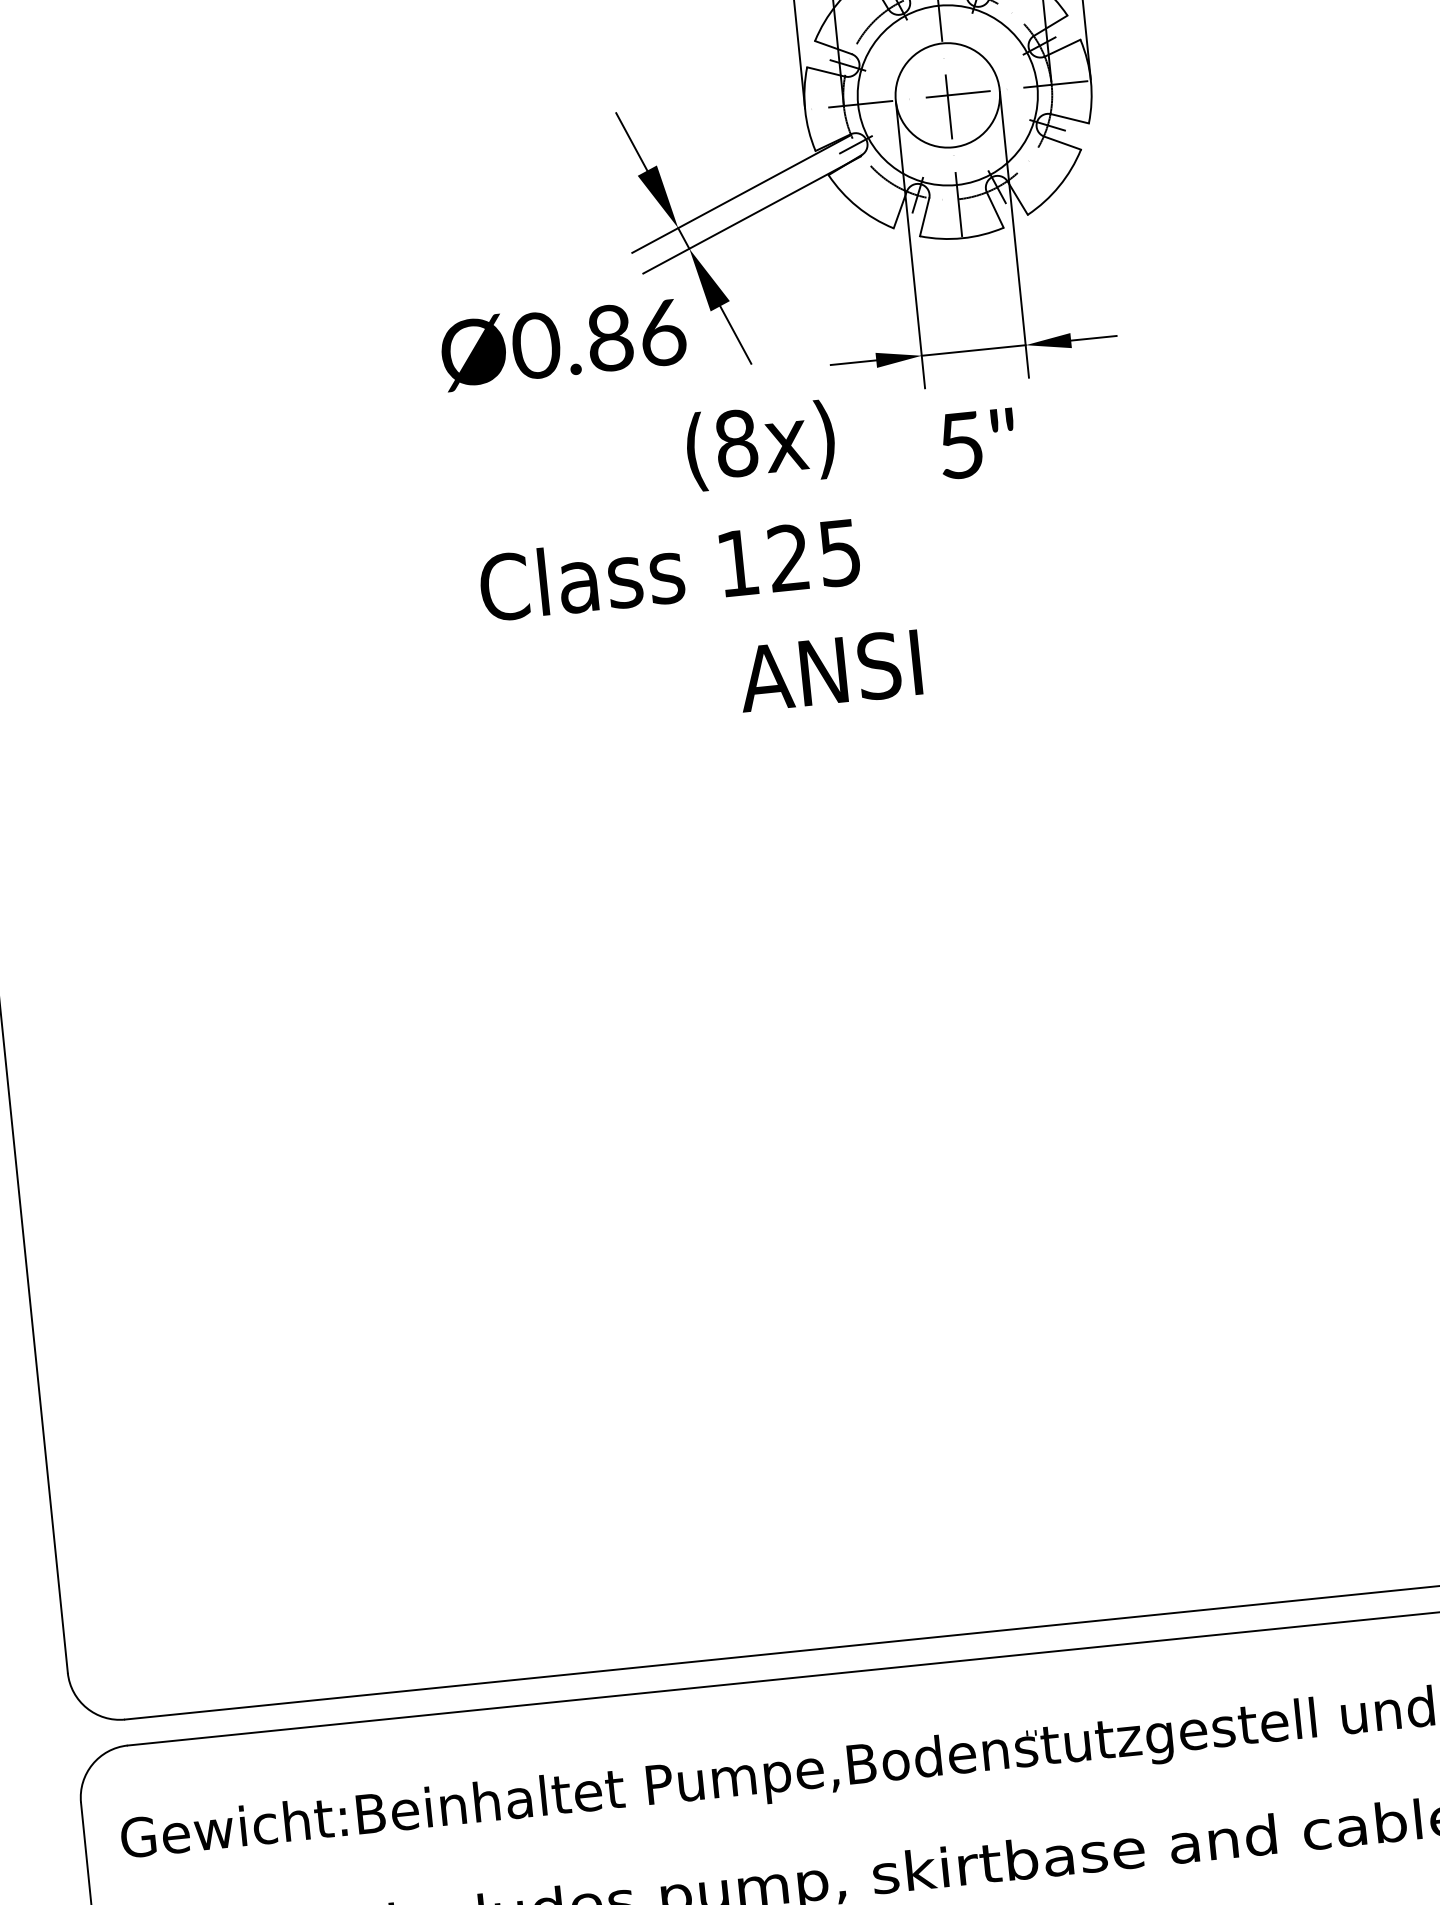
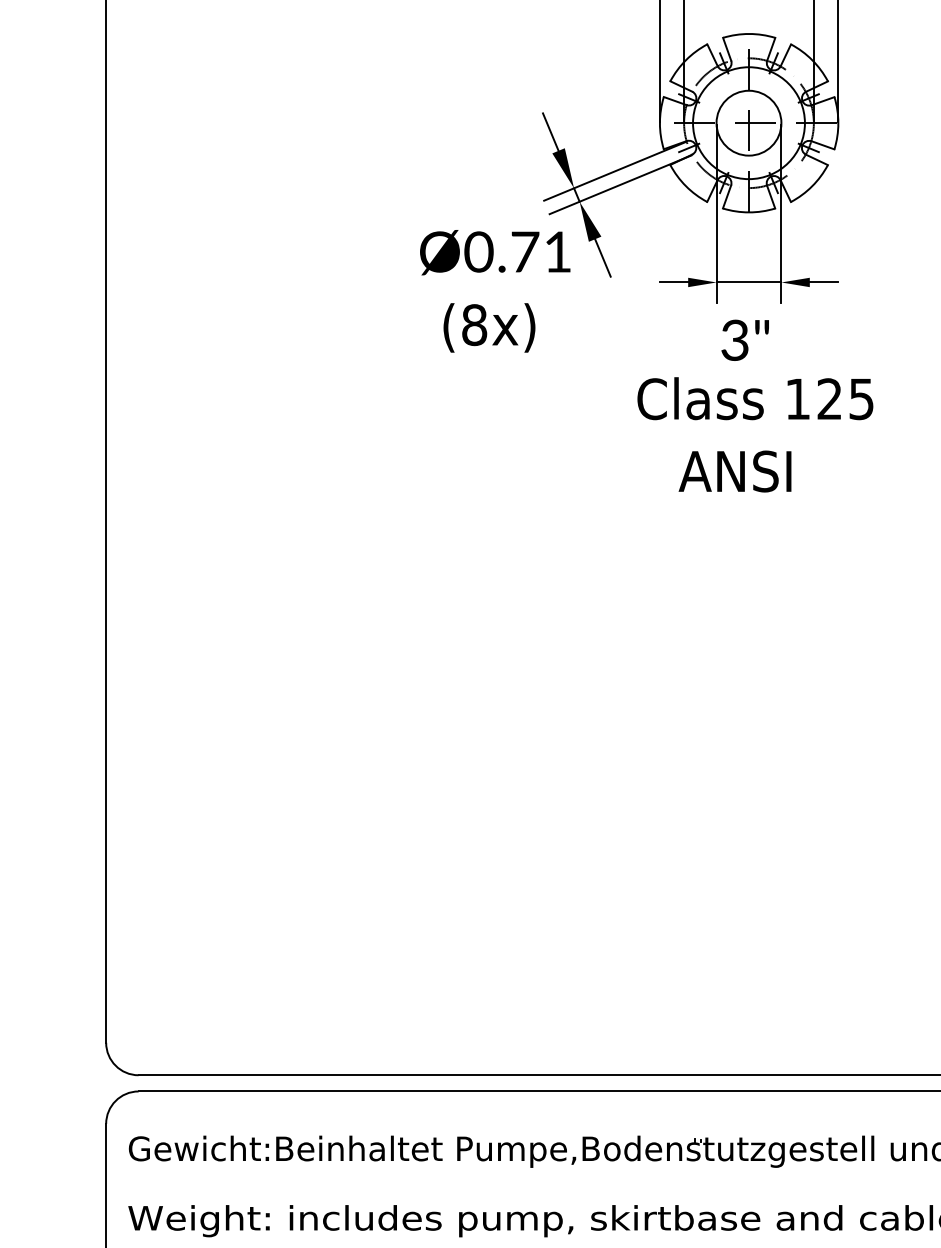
text: (636, 334) -> (541, 251), Ø0.86 -> Ø0.71
text: (760, 444) -> (489, 327), moved
text: (959, 444) -> (734, 339), 5" -> 3"
text: (669, 569) -> (755, 398), moved
text: (829, 671) -> (734, 471), moved

